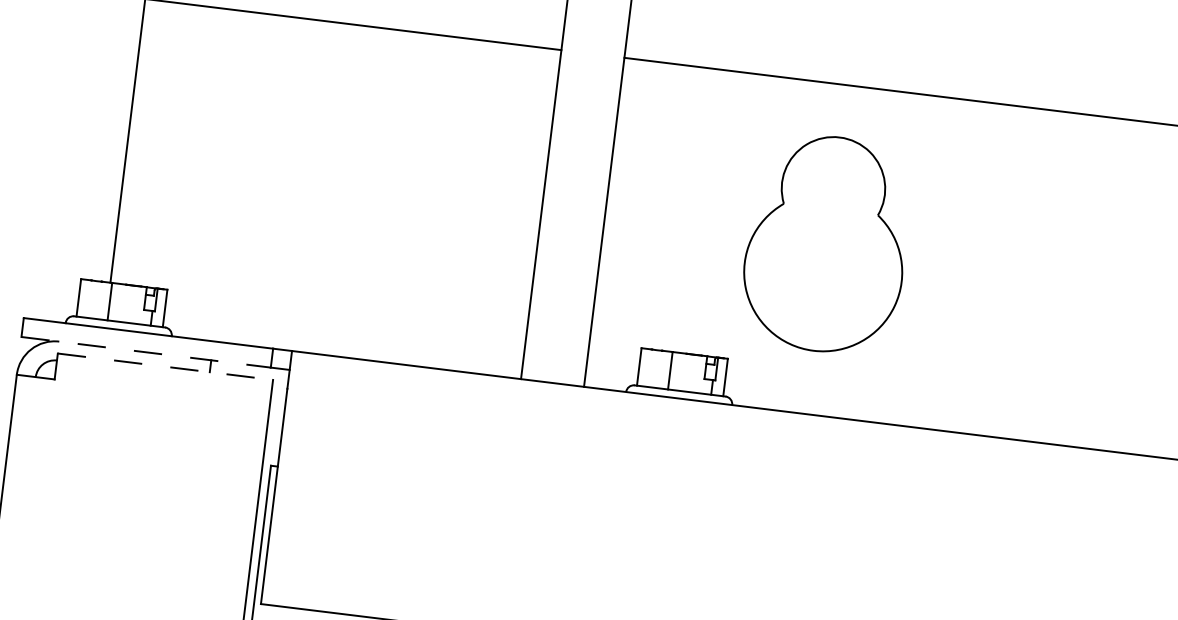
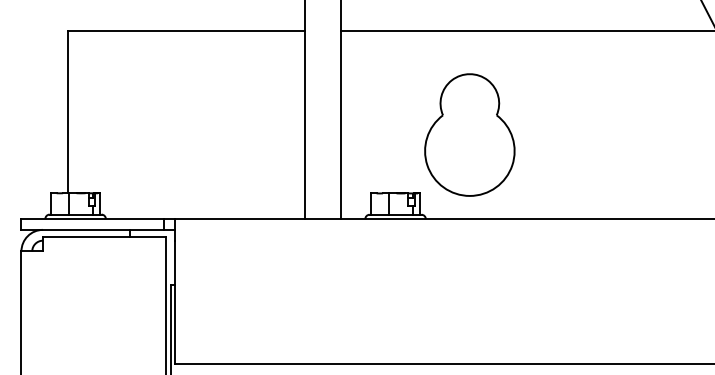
part: (826, 243) -> (469, 134), moved
line: (147, 351) -> (93, 229), dashed -> solid
line: (165, 366) -> (104, 236), dashed -> solid

